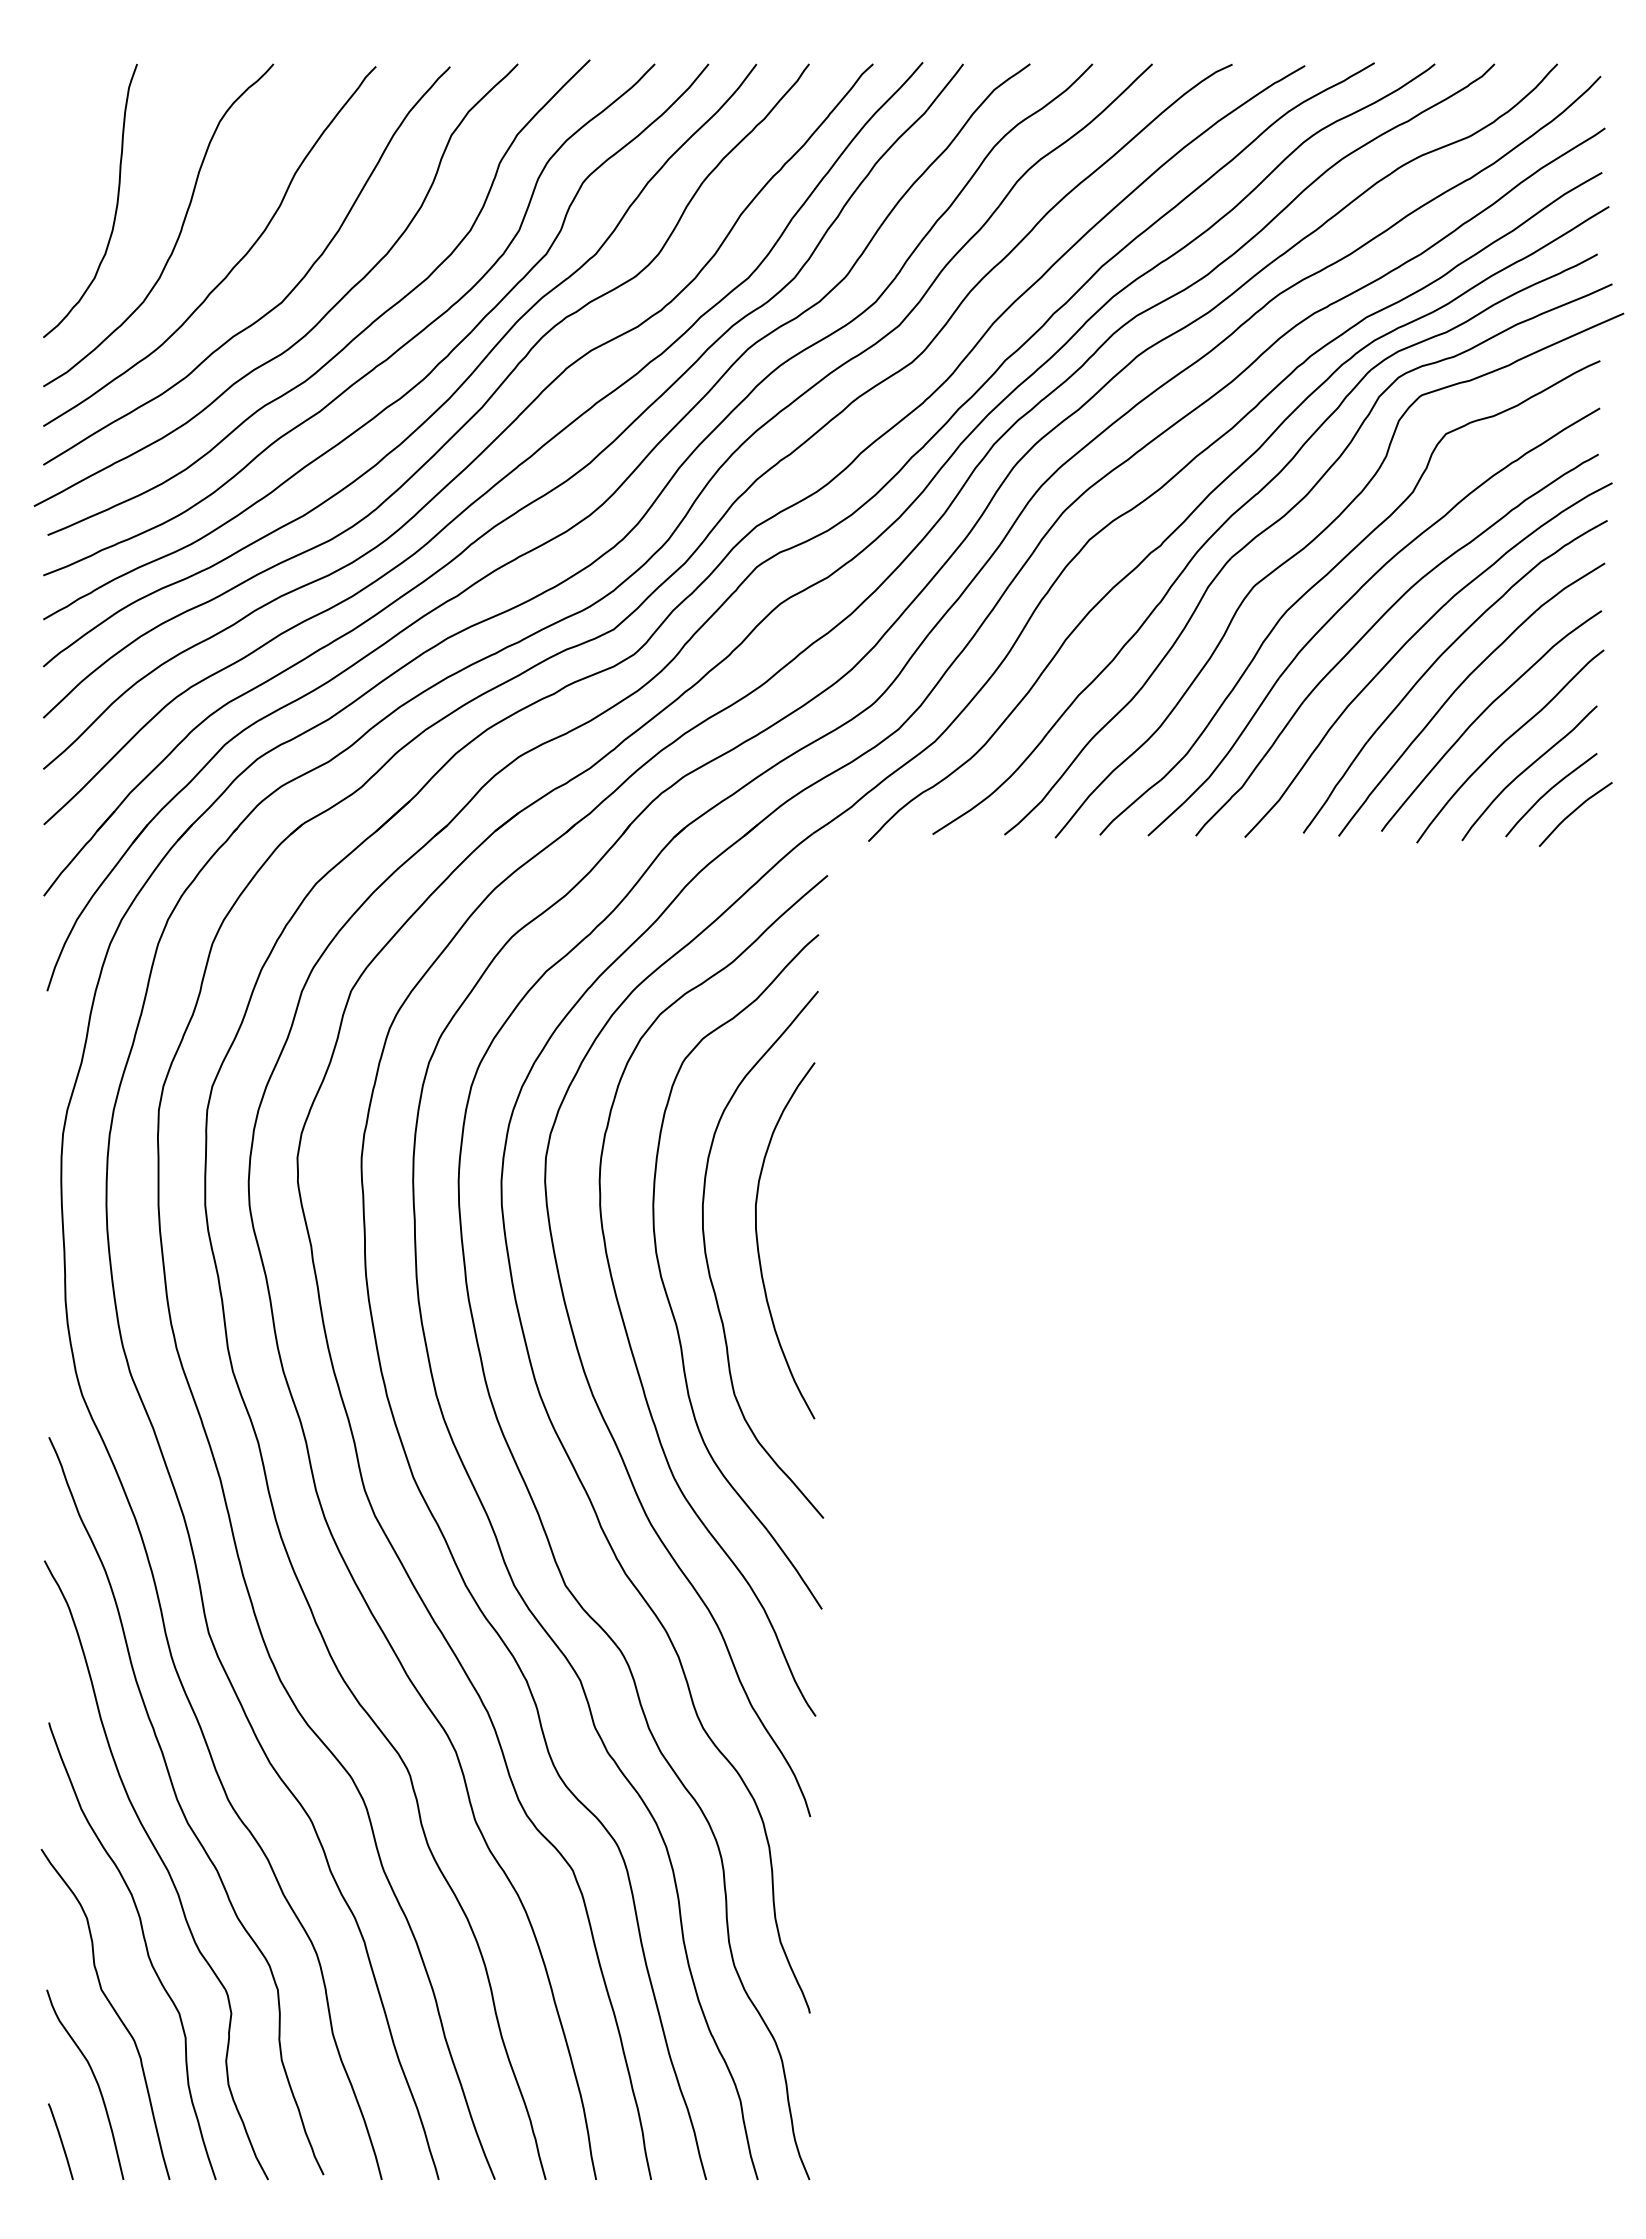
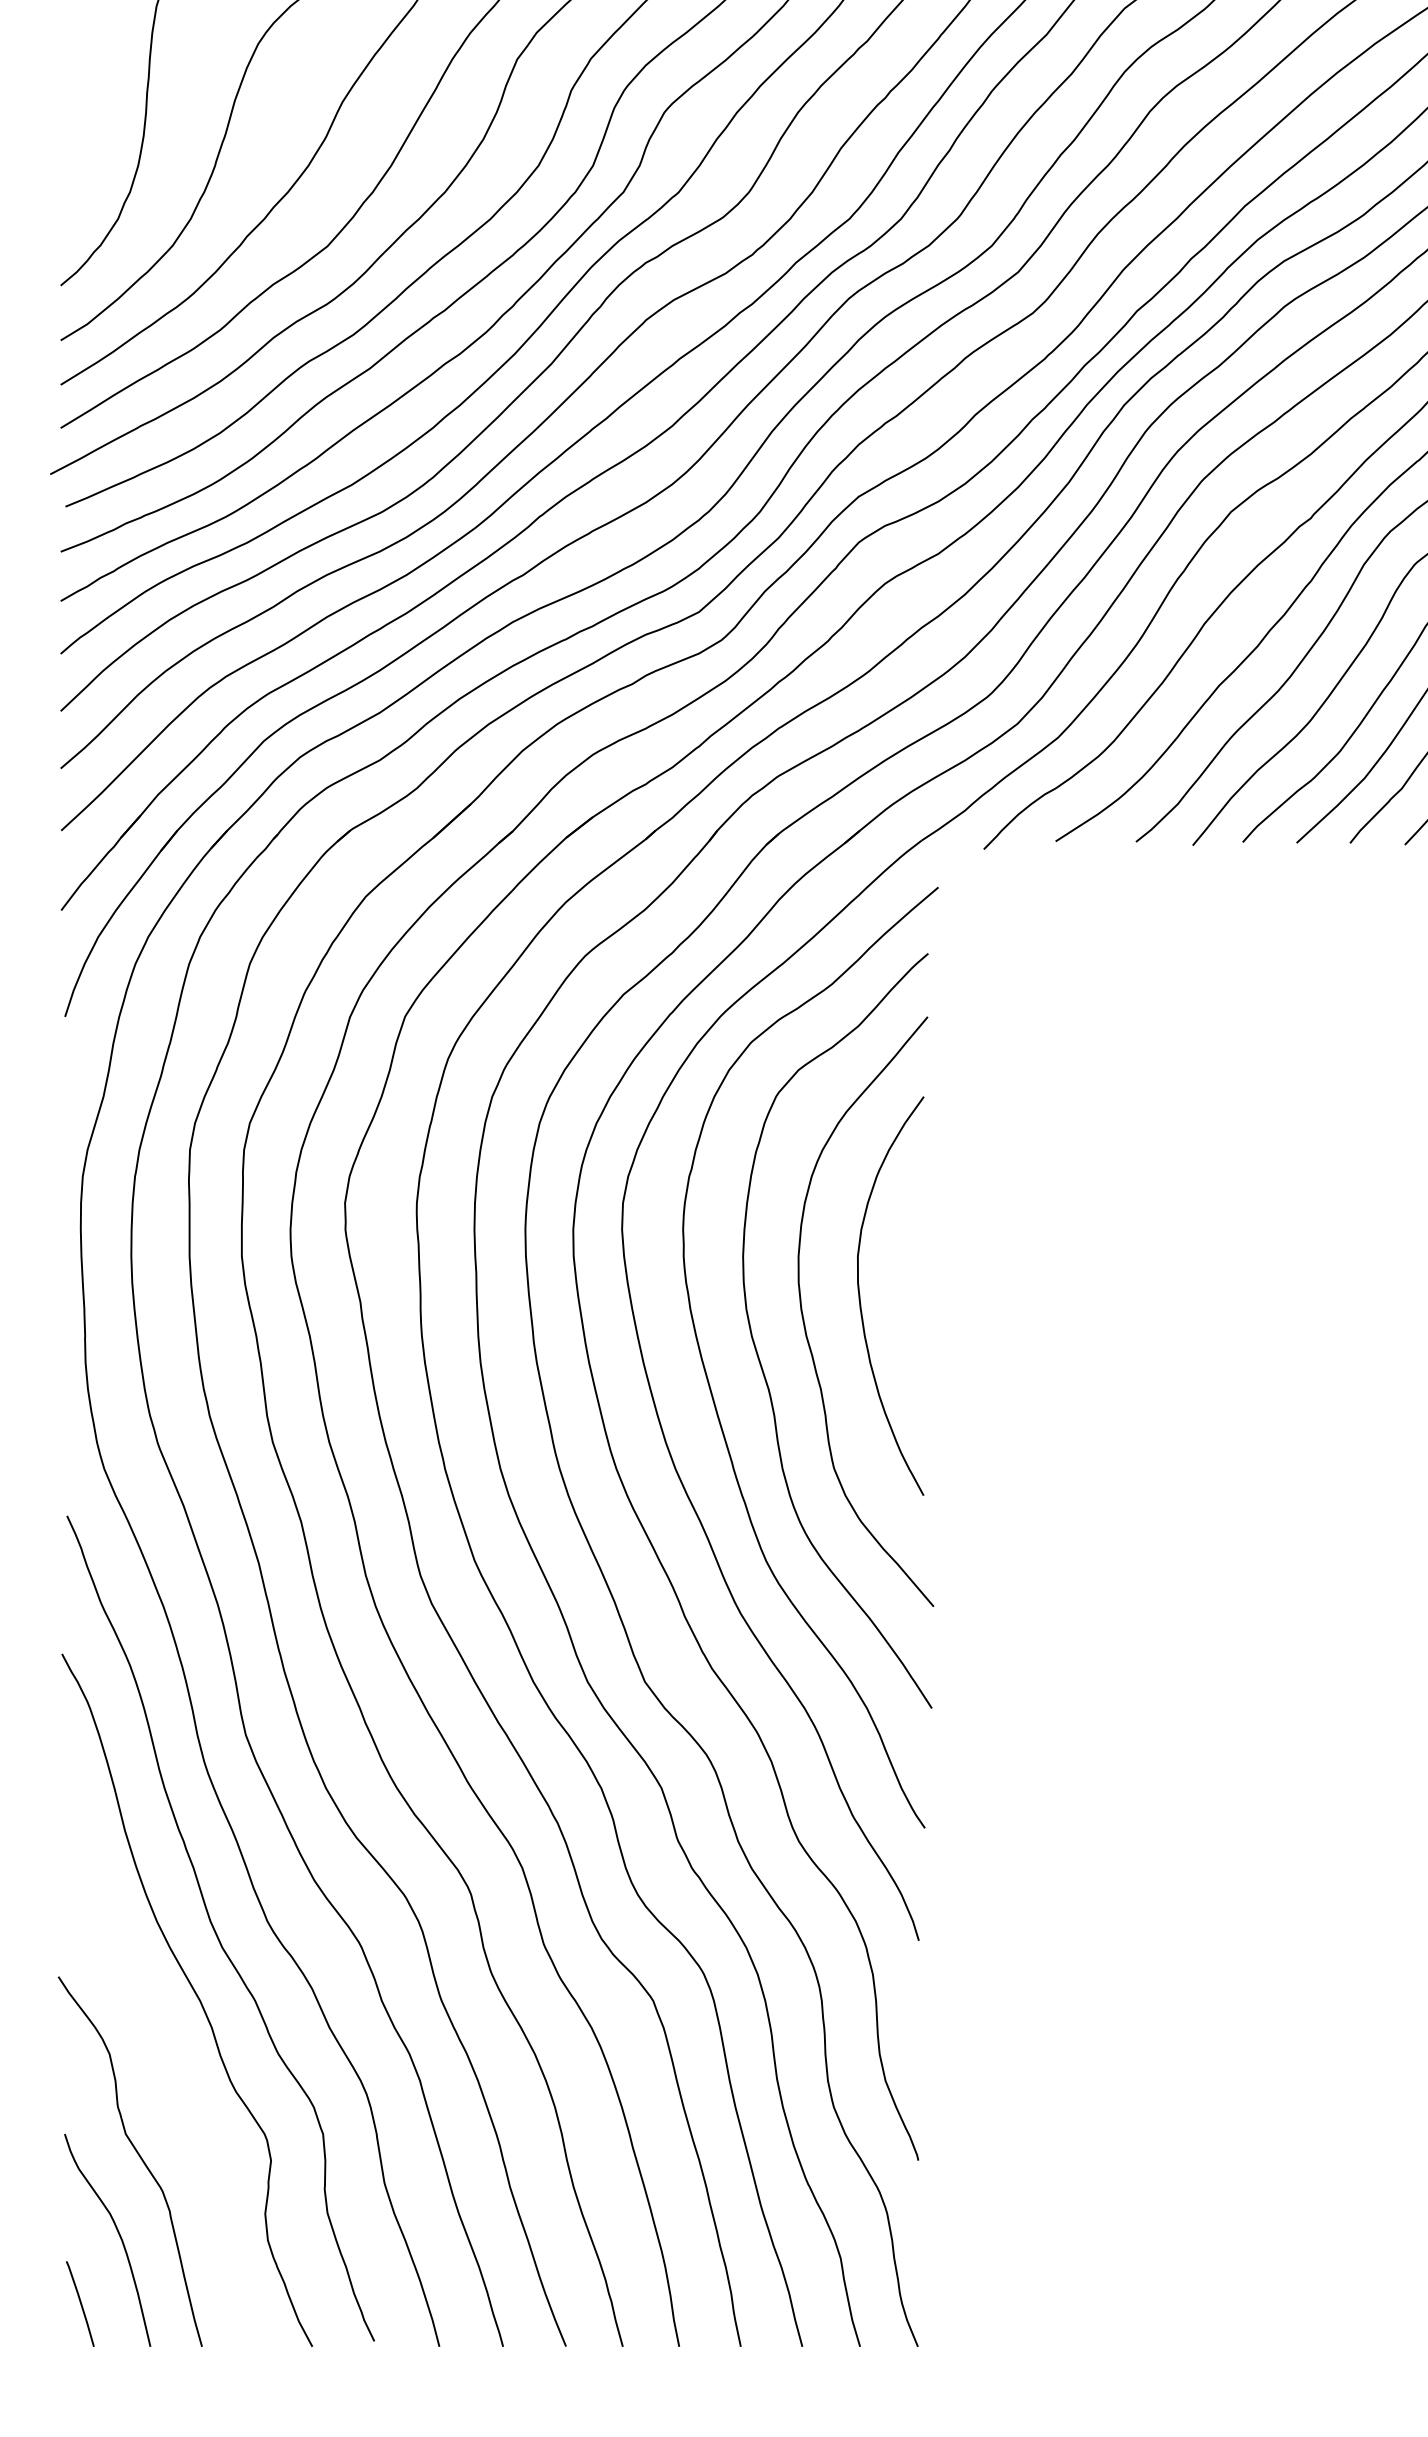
curve: (145, 1947) -> (175, 2086), removed

